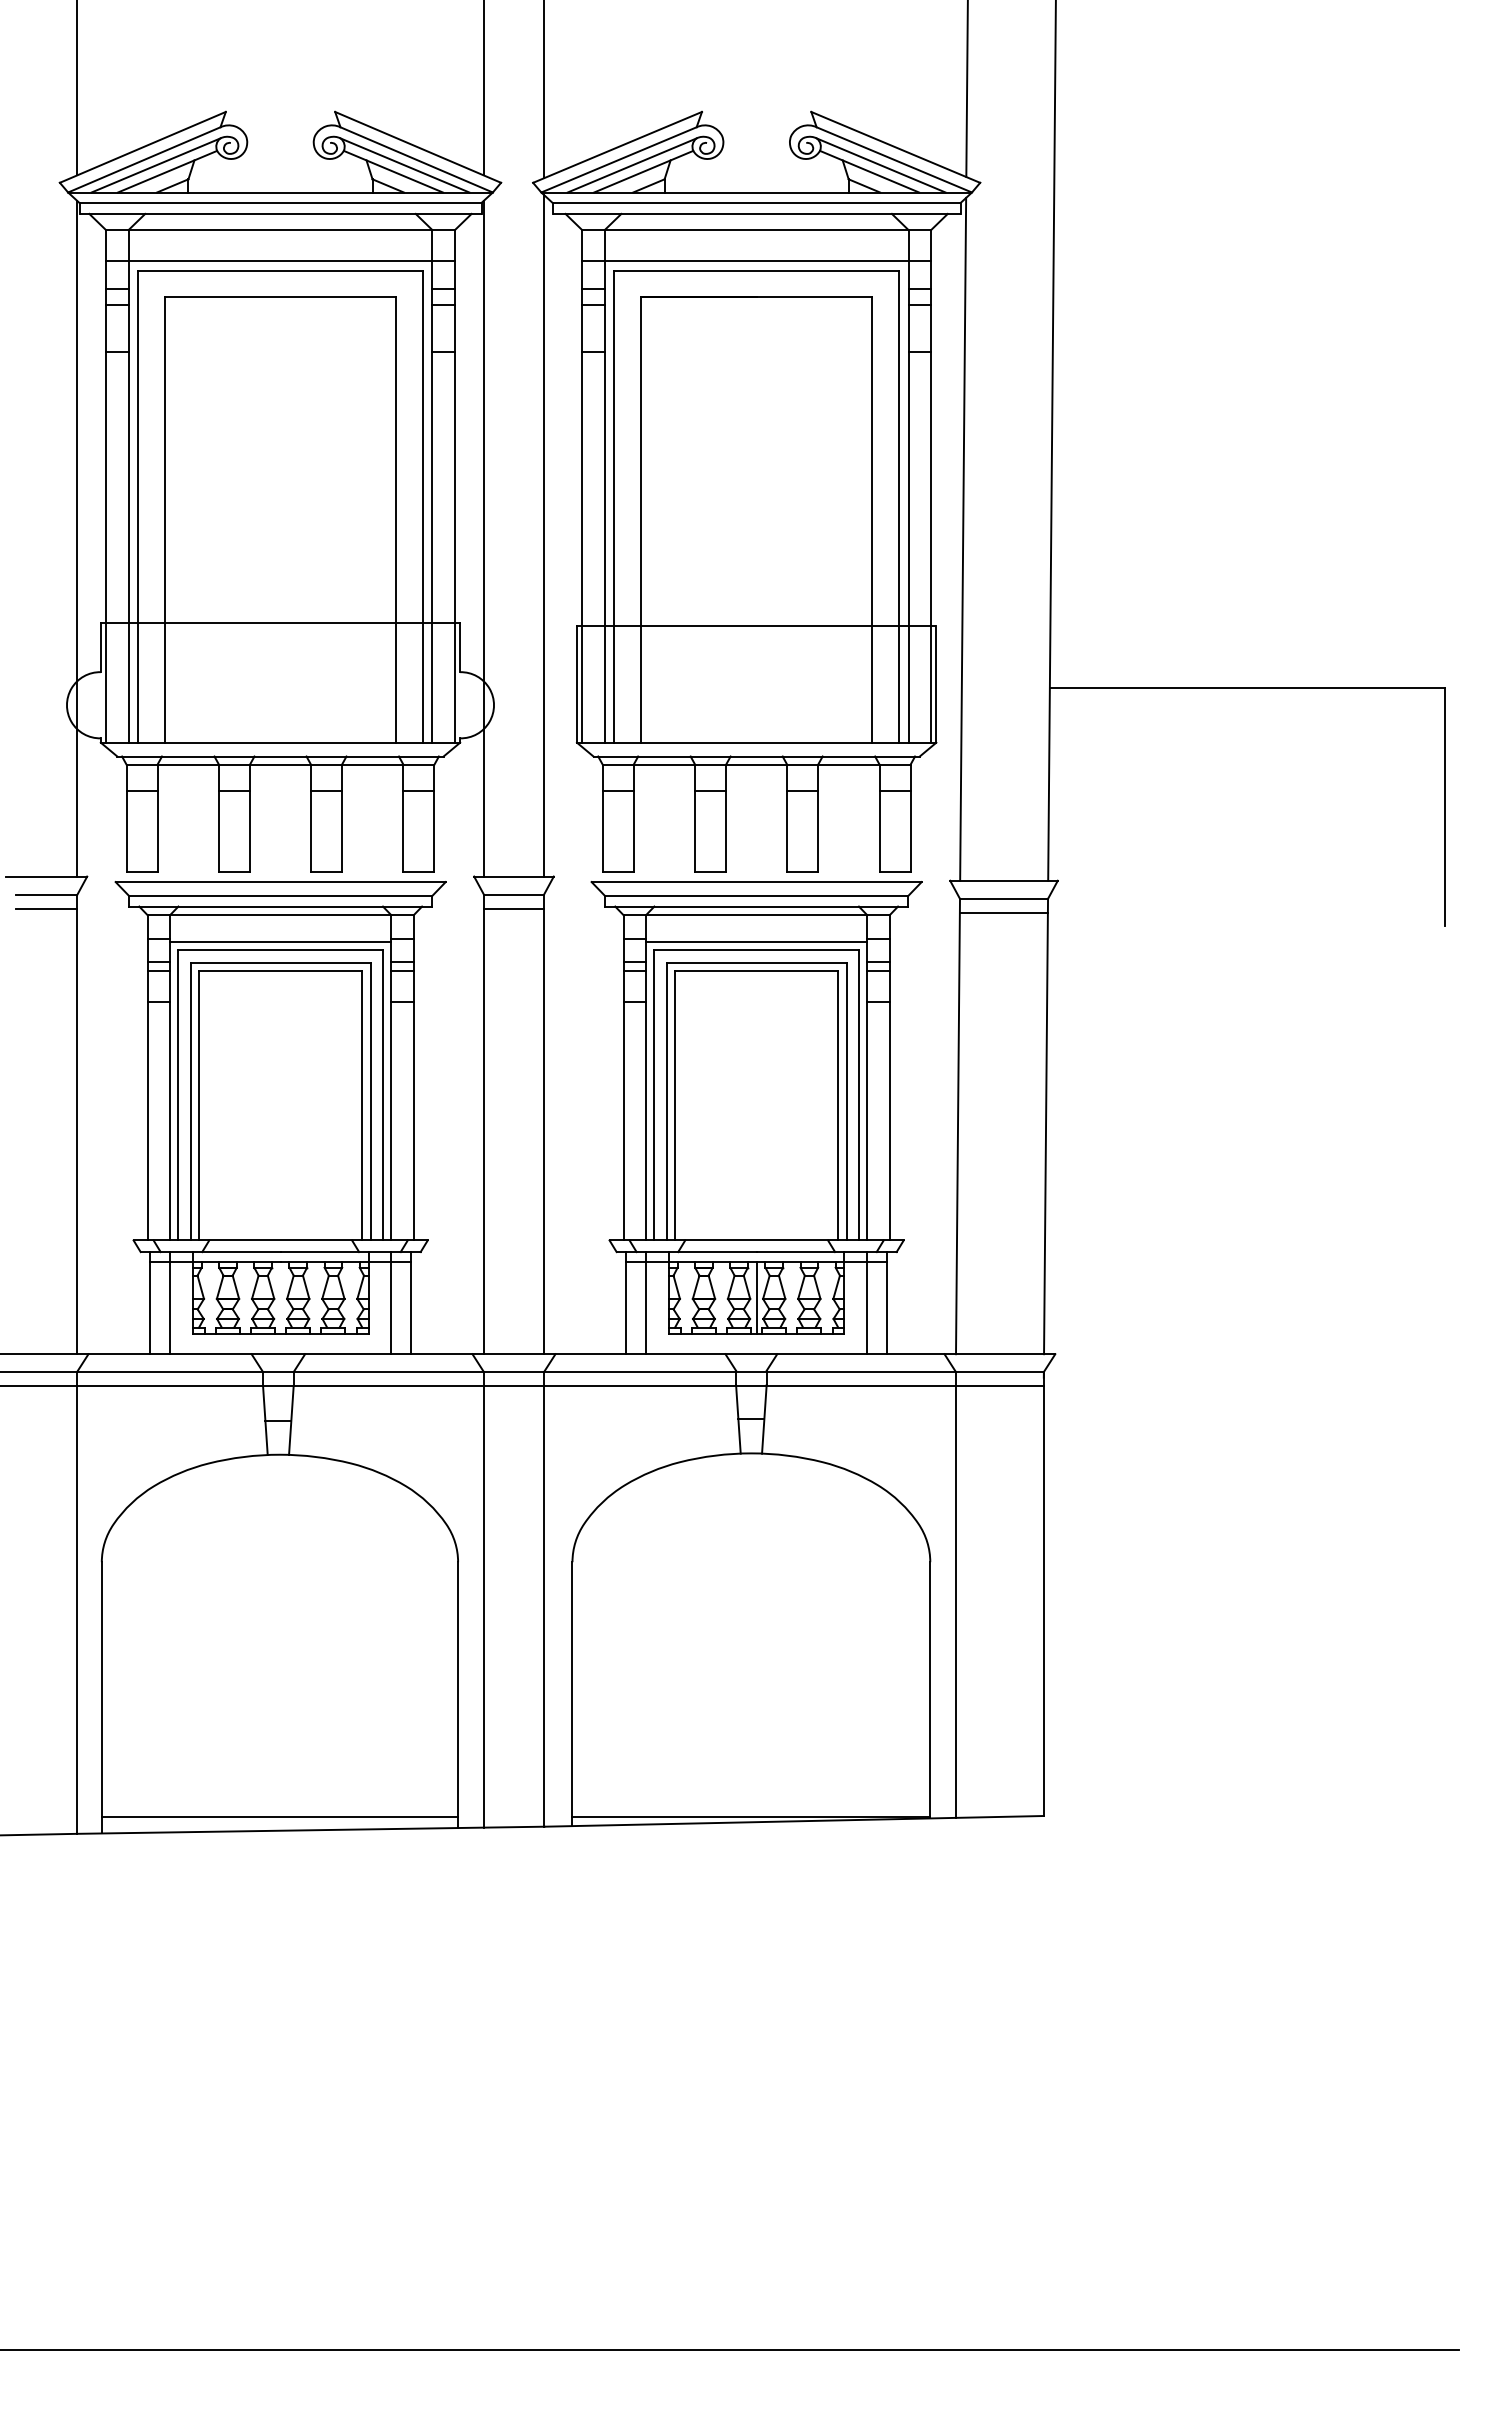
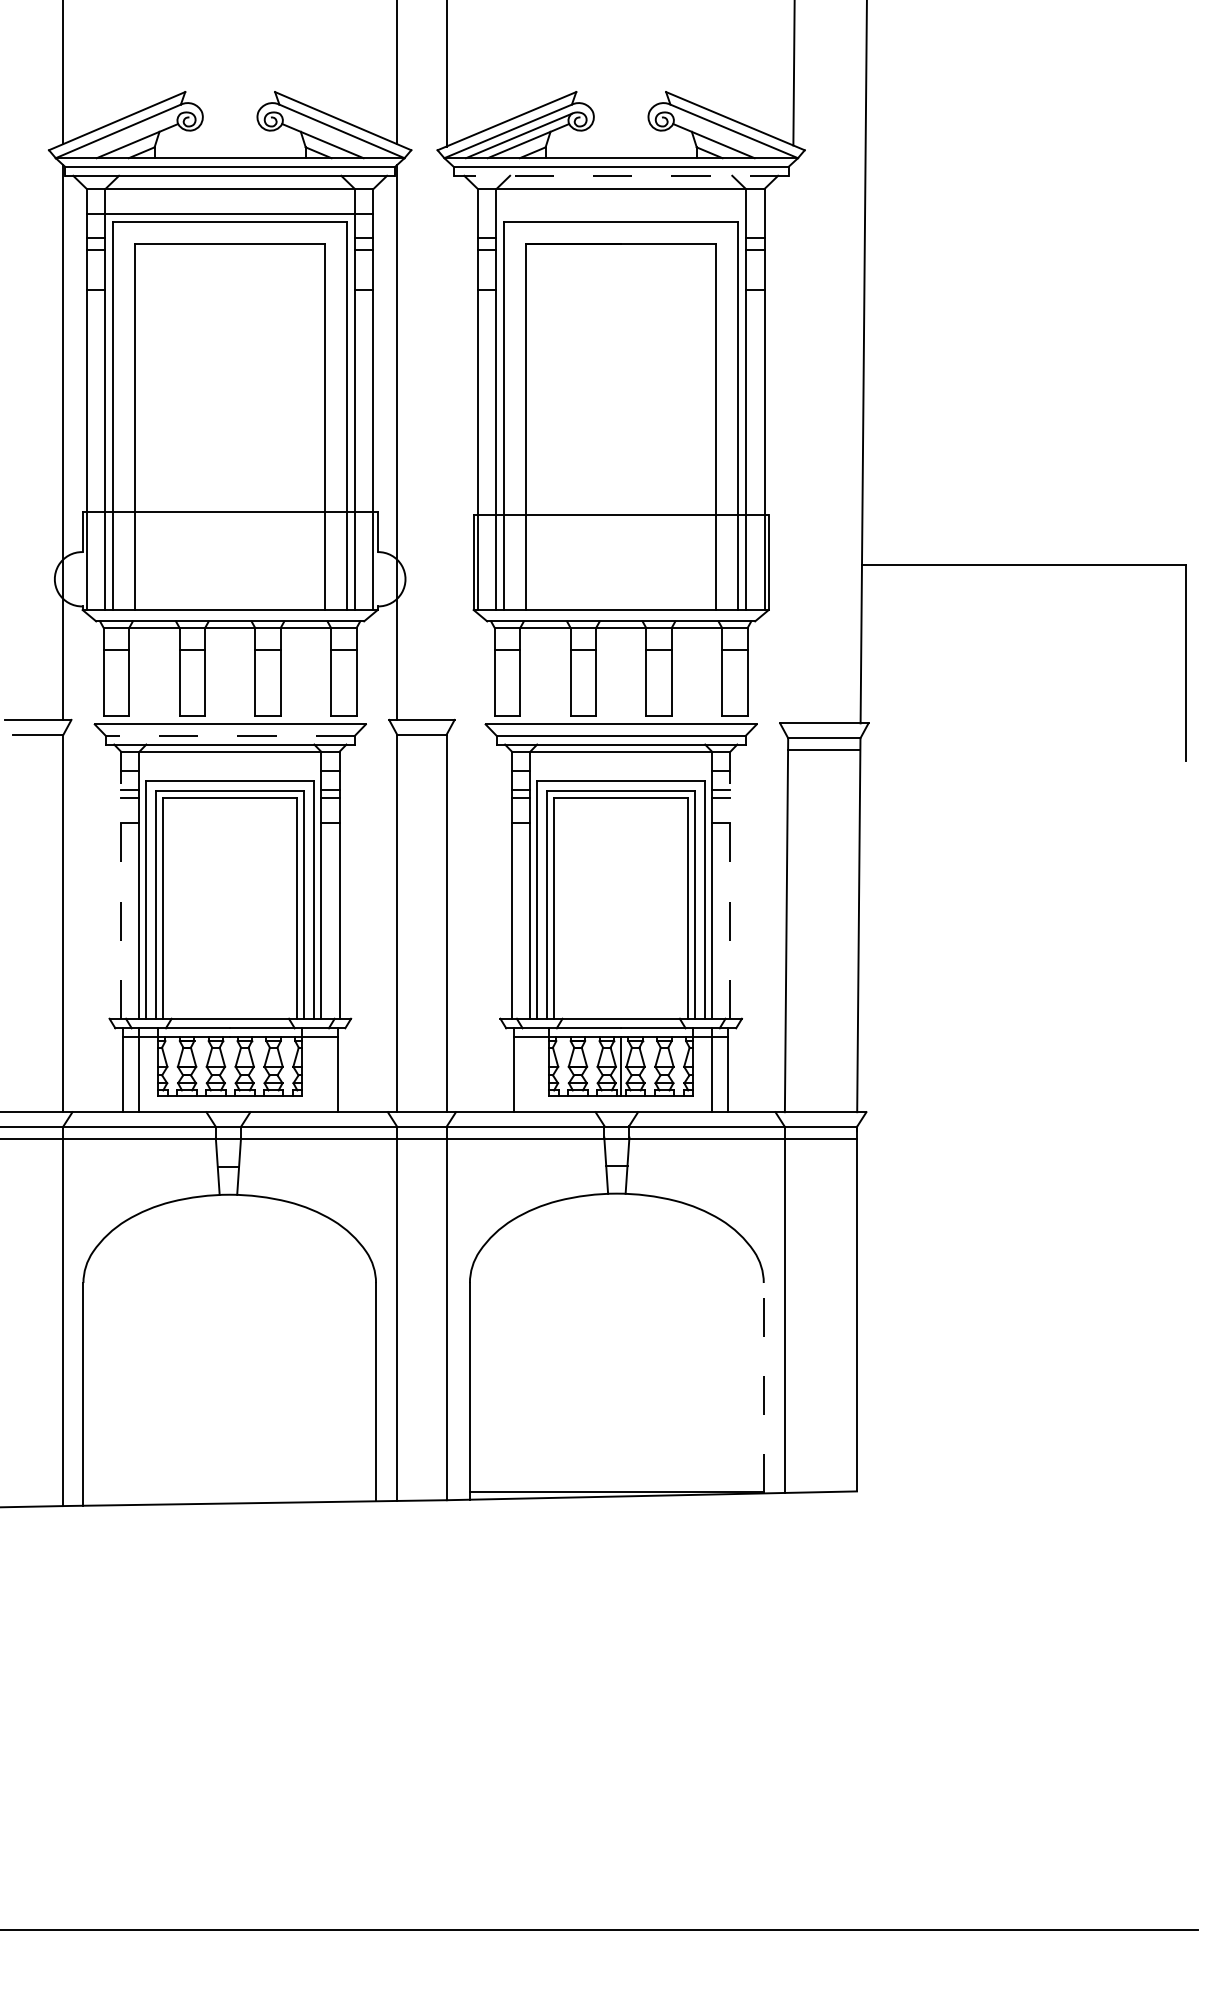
line: (155, 165) -> (127, 136), removed
line: (404, 165) -> (332, 136), removed
line: (880, 165) -> (722, 136), removed
line: (756, 213) -> (621, 175), solid -> dashed
line: (756, 261) -> (621, 214), removed
line: (544, 535) -> (446, 439), removed
line: (963, 538) -> (791, 442), removed
line: (280, 896) -> (230, 736), solid -> dashed
line: (46, 908) -> (38, 746), removed
line: (513, 908) -> (421, 746), removed
line: (280, 942) -> (230, 774), removed
line: (756, 942) -> (621, 774), removed
line: (147, 1077) -> (120, 884), solid -> dashed
line: (889, 1077) -> (730, 884), solid -> dashed
line: (391, 1303) -> (321, 1070), removed
line: (646, 1303) -> (530, 1070), removed
line: (930, 1689) -> (763, 1387), solid -> dashed
line: (279, 1816) -> (229, 1491), removed

